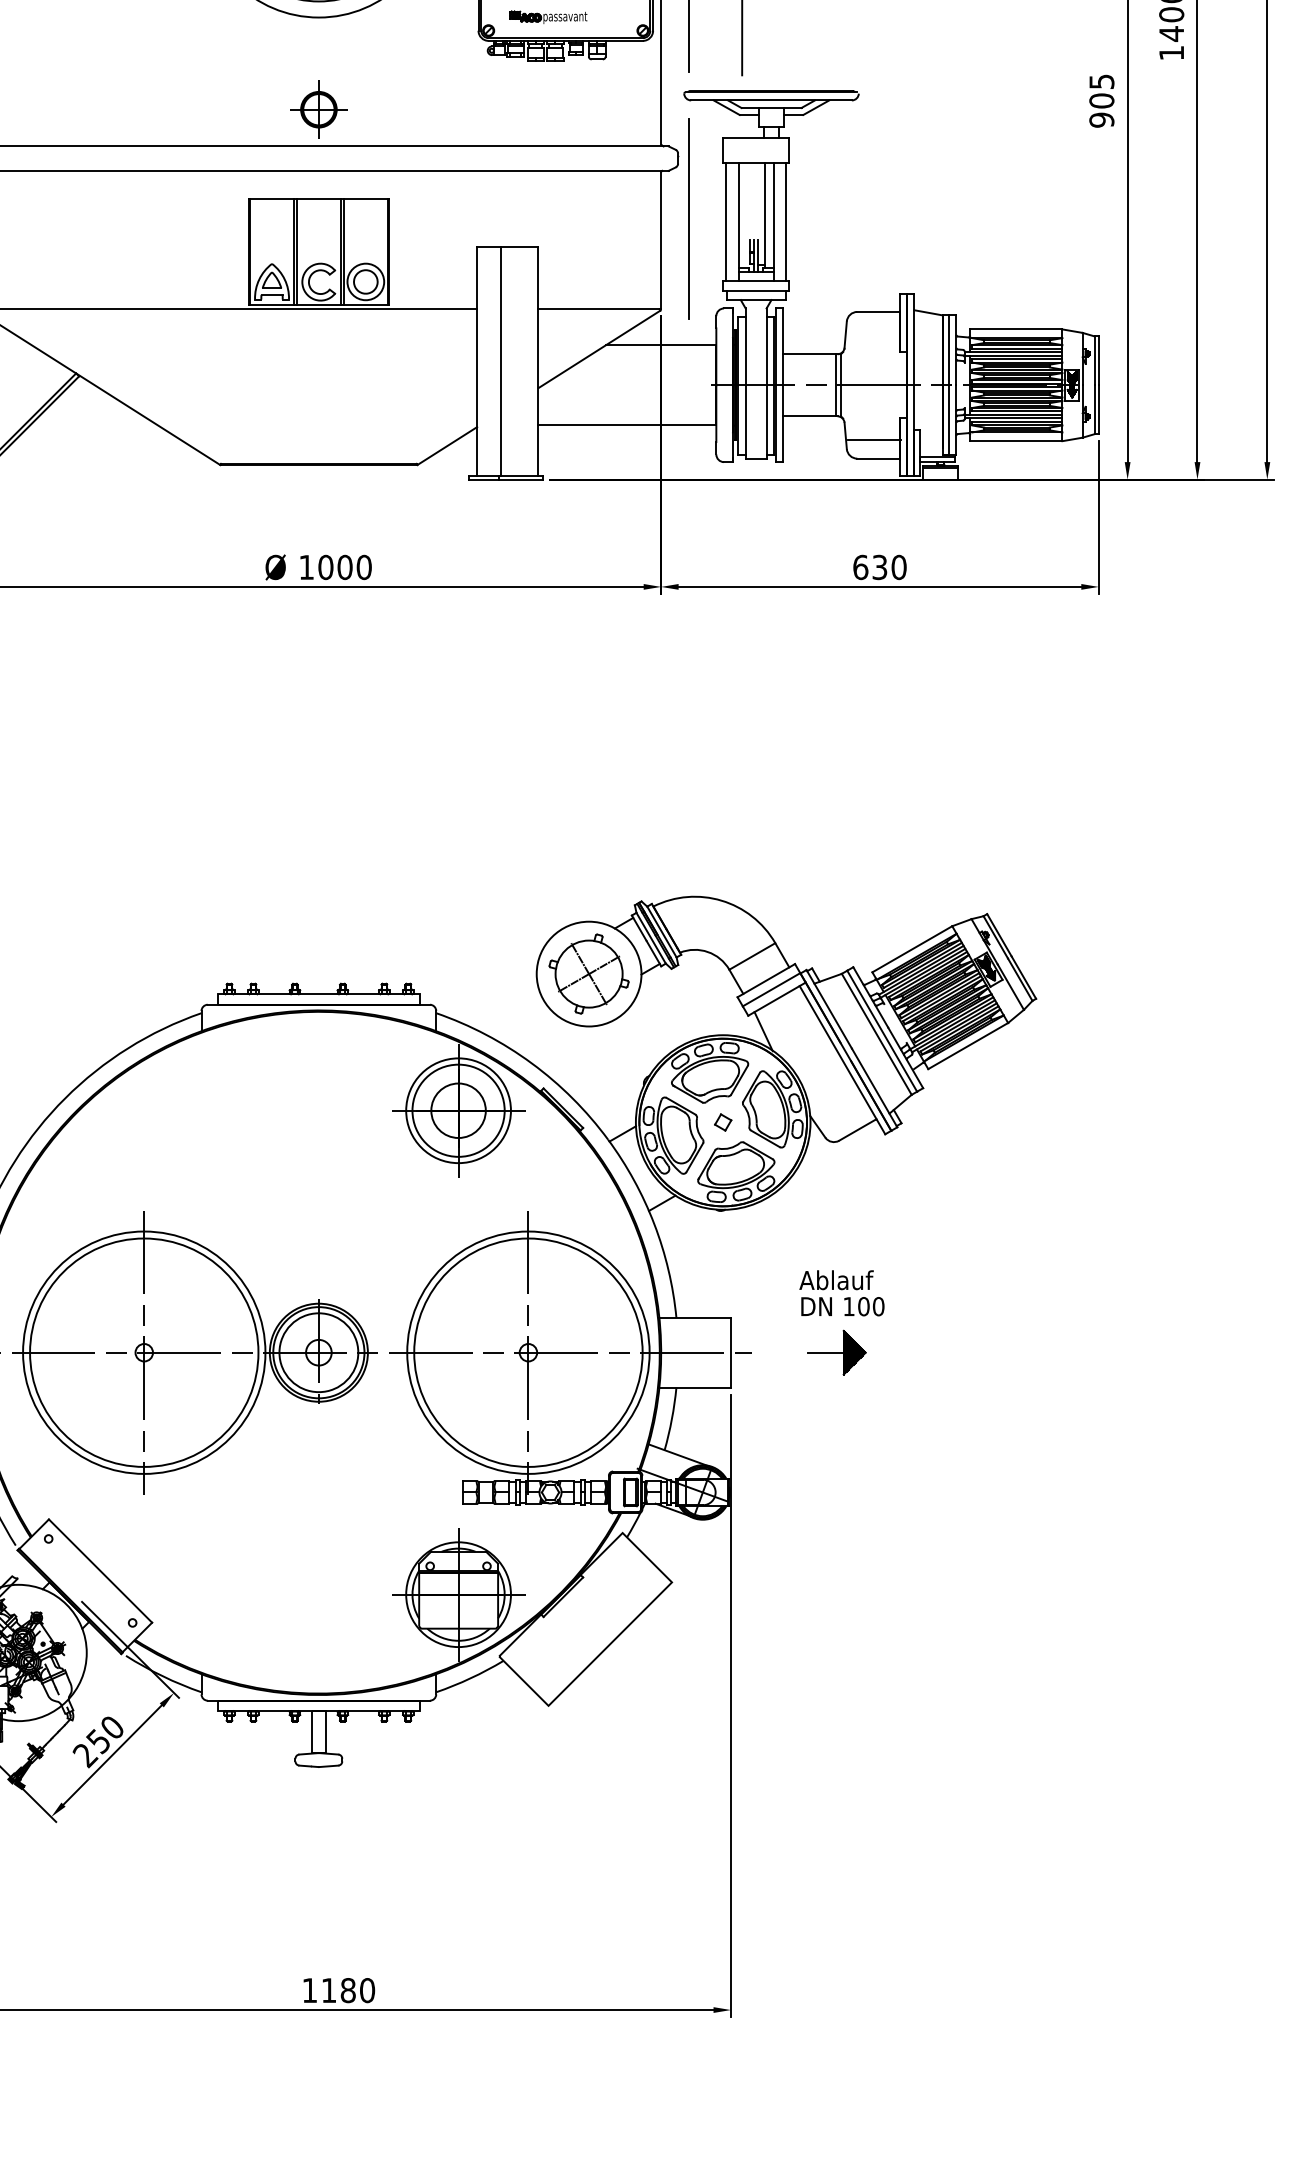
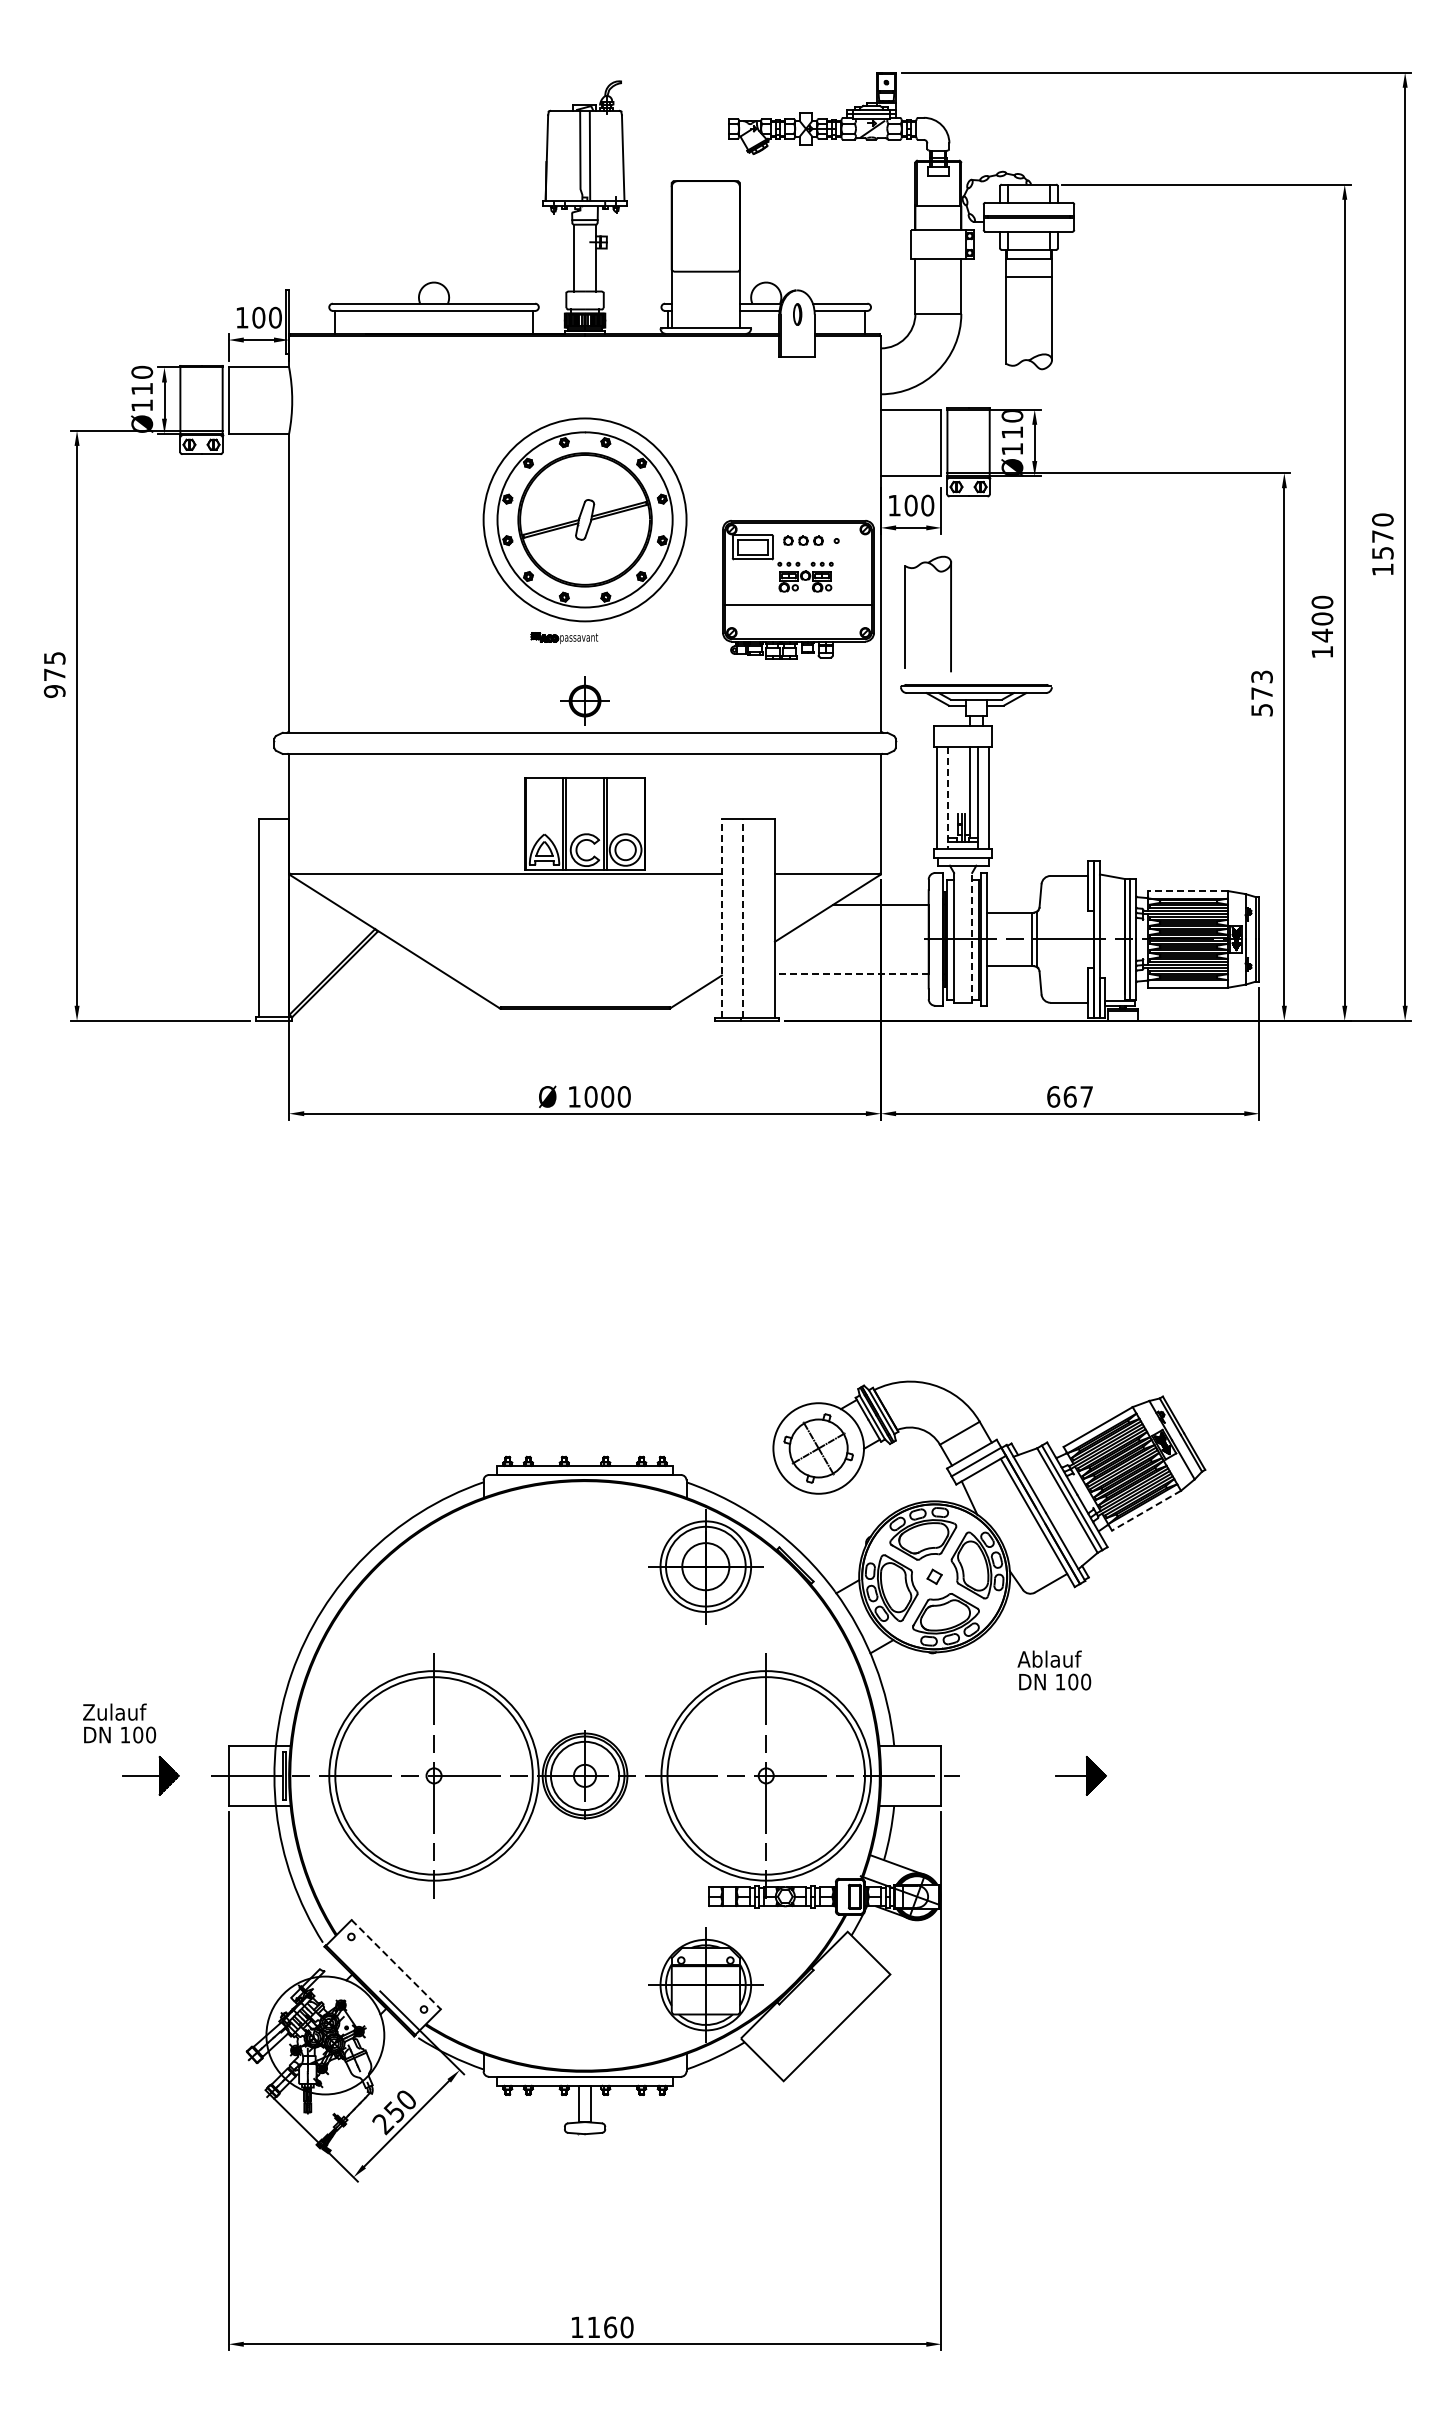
part: (548, 16) -> (564, 637), moved
text: (1101, 100) -> (1261, 693), 905 -> 573
line: (689, 218) -> (905, 795), removed
line: (739, 222) -> (948, 798), solid -> dashed
line: (1016, 329) -> (1188, 891), solid -> dashed
line: (476, 361) -> (721, 918), solid -> dashed
line: (500, 361) -> (742, 918), solid -> dashed
line: (766, 383) -> (972, 937), solid -> dashed
line: (627, 424) -> (851, 973), solid -> dashed
line: (874, 439) -> (1065, 986), removed
text: (889, 567) -> (1078, 1096), 630 -> 667
line: (968, 1045) -> (1146, 1510), solid -> dashed
text: (842, 1293) -> (1054, 1670), moved
part: (836, 1352) -> (1080, 1775), moved
line: (100, 1572) -> (396, 1965), solid -> dashed
text: (348, 1990) -> (610, 2327), 1180 -> 1160

